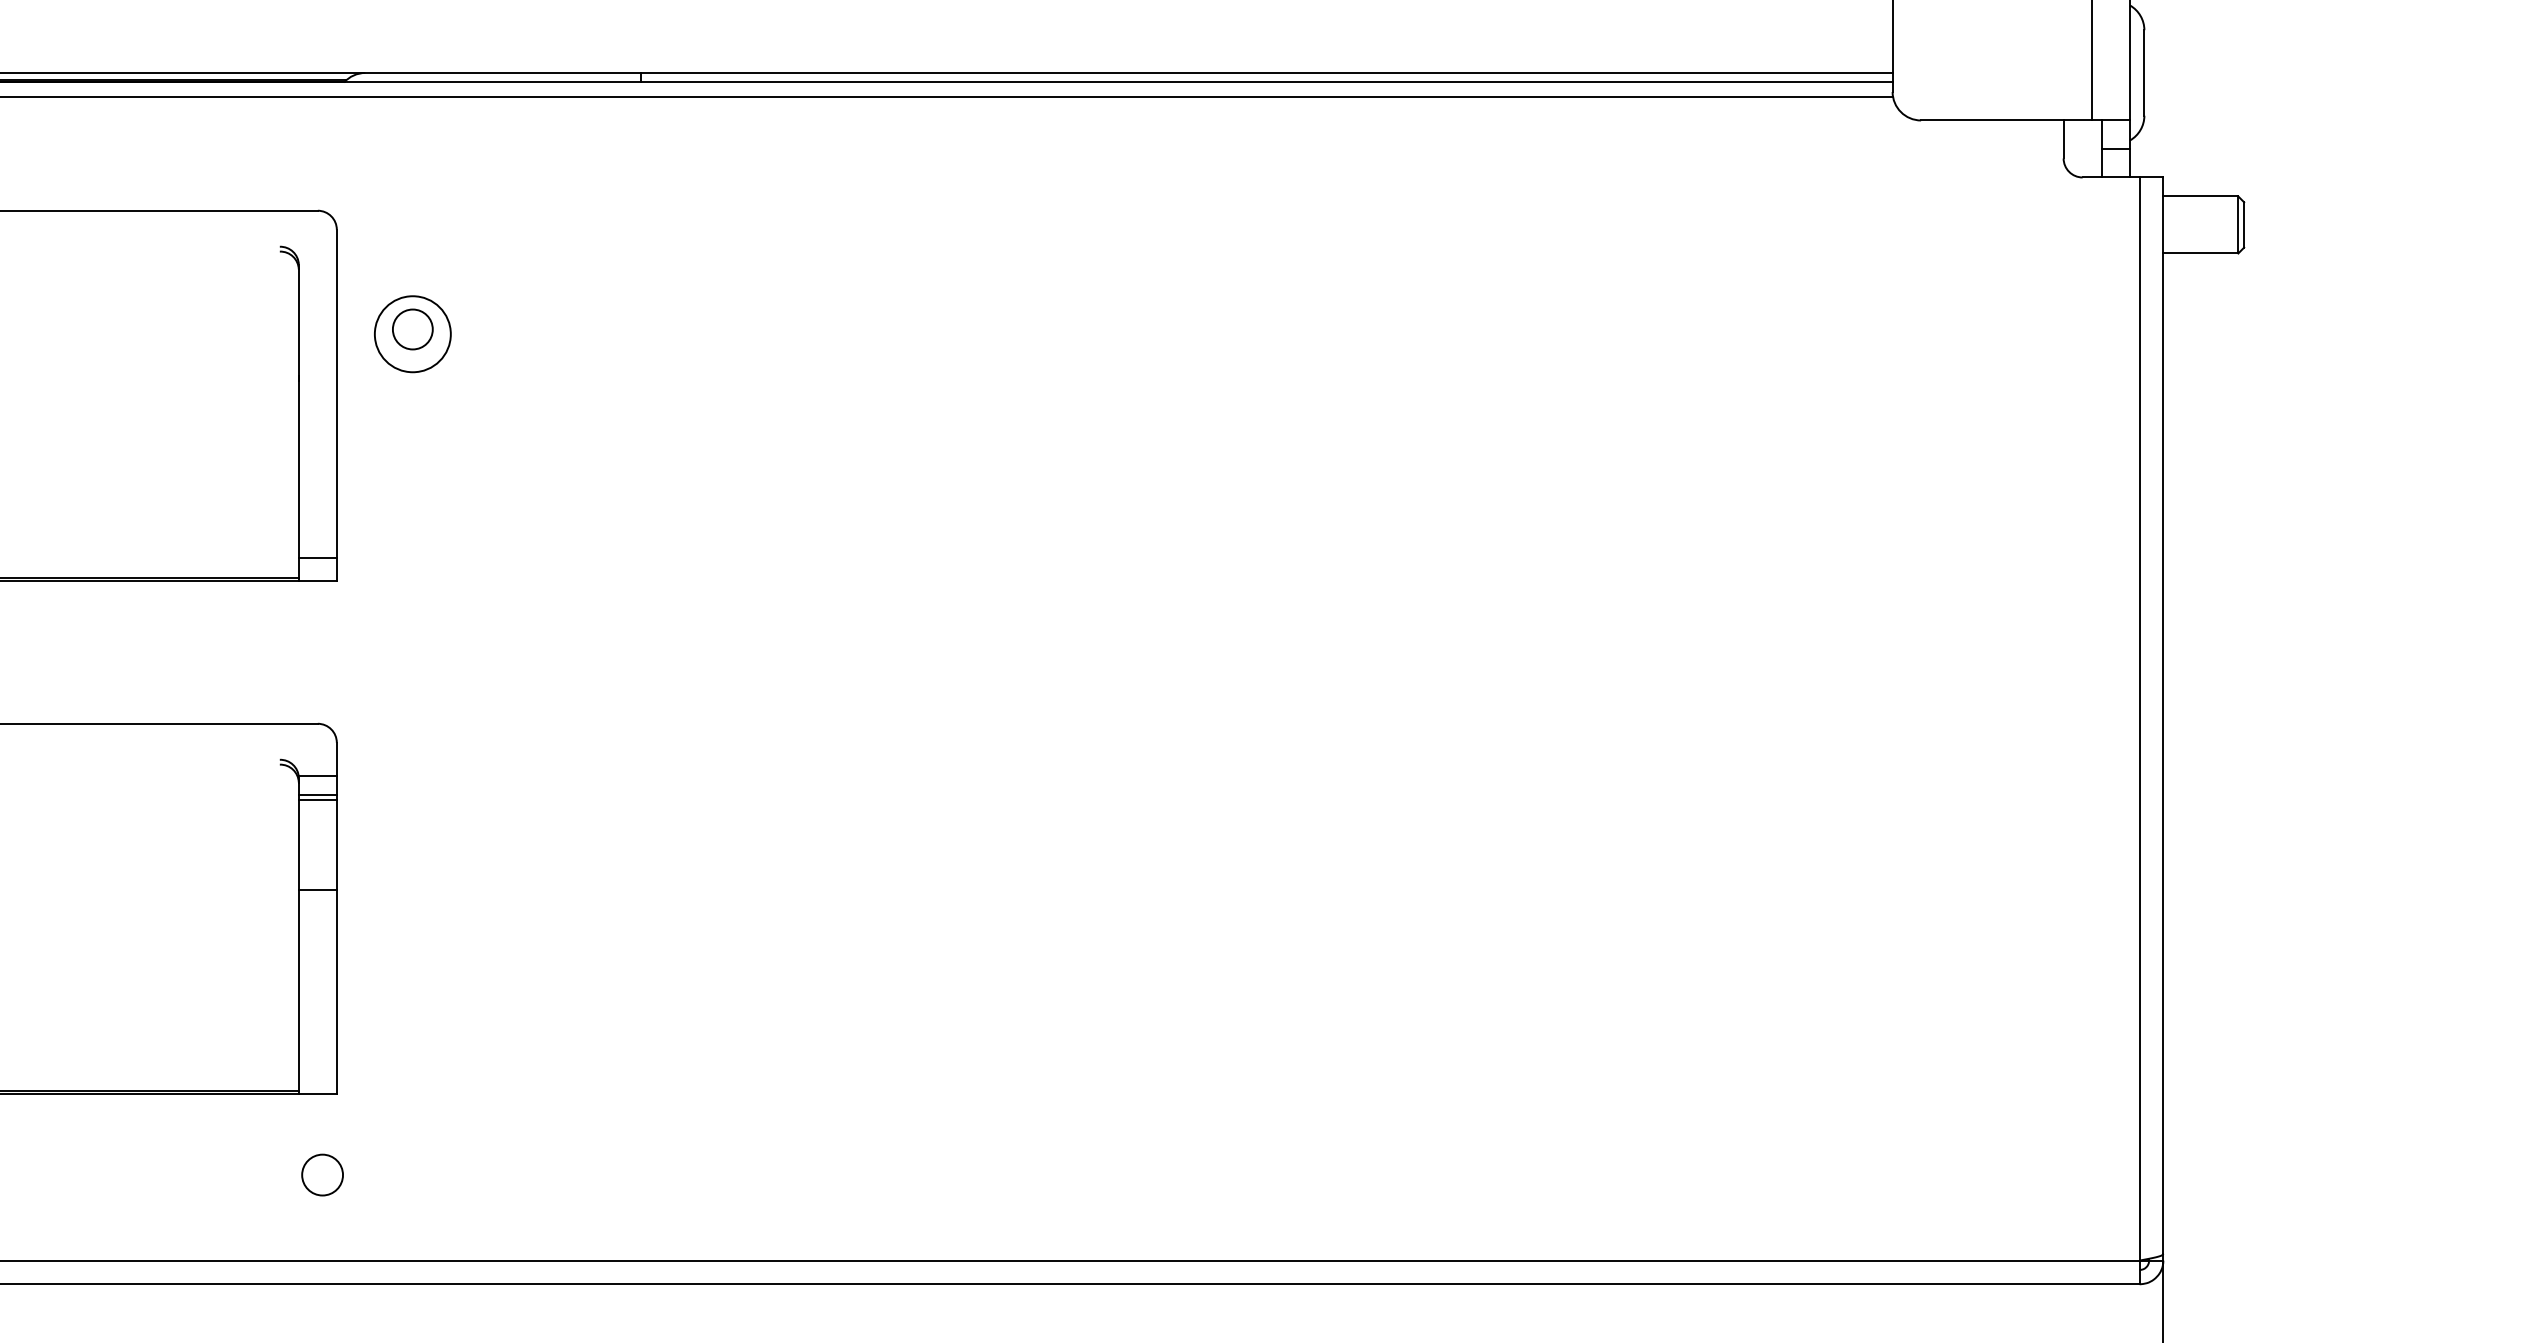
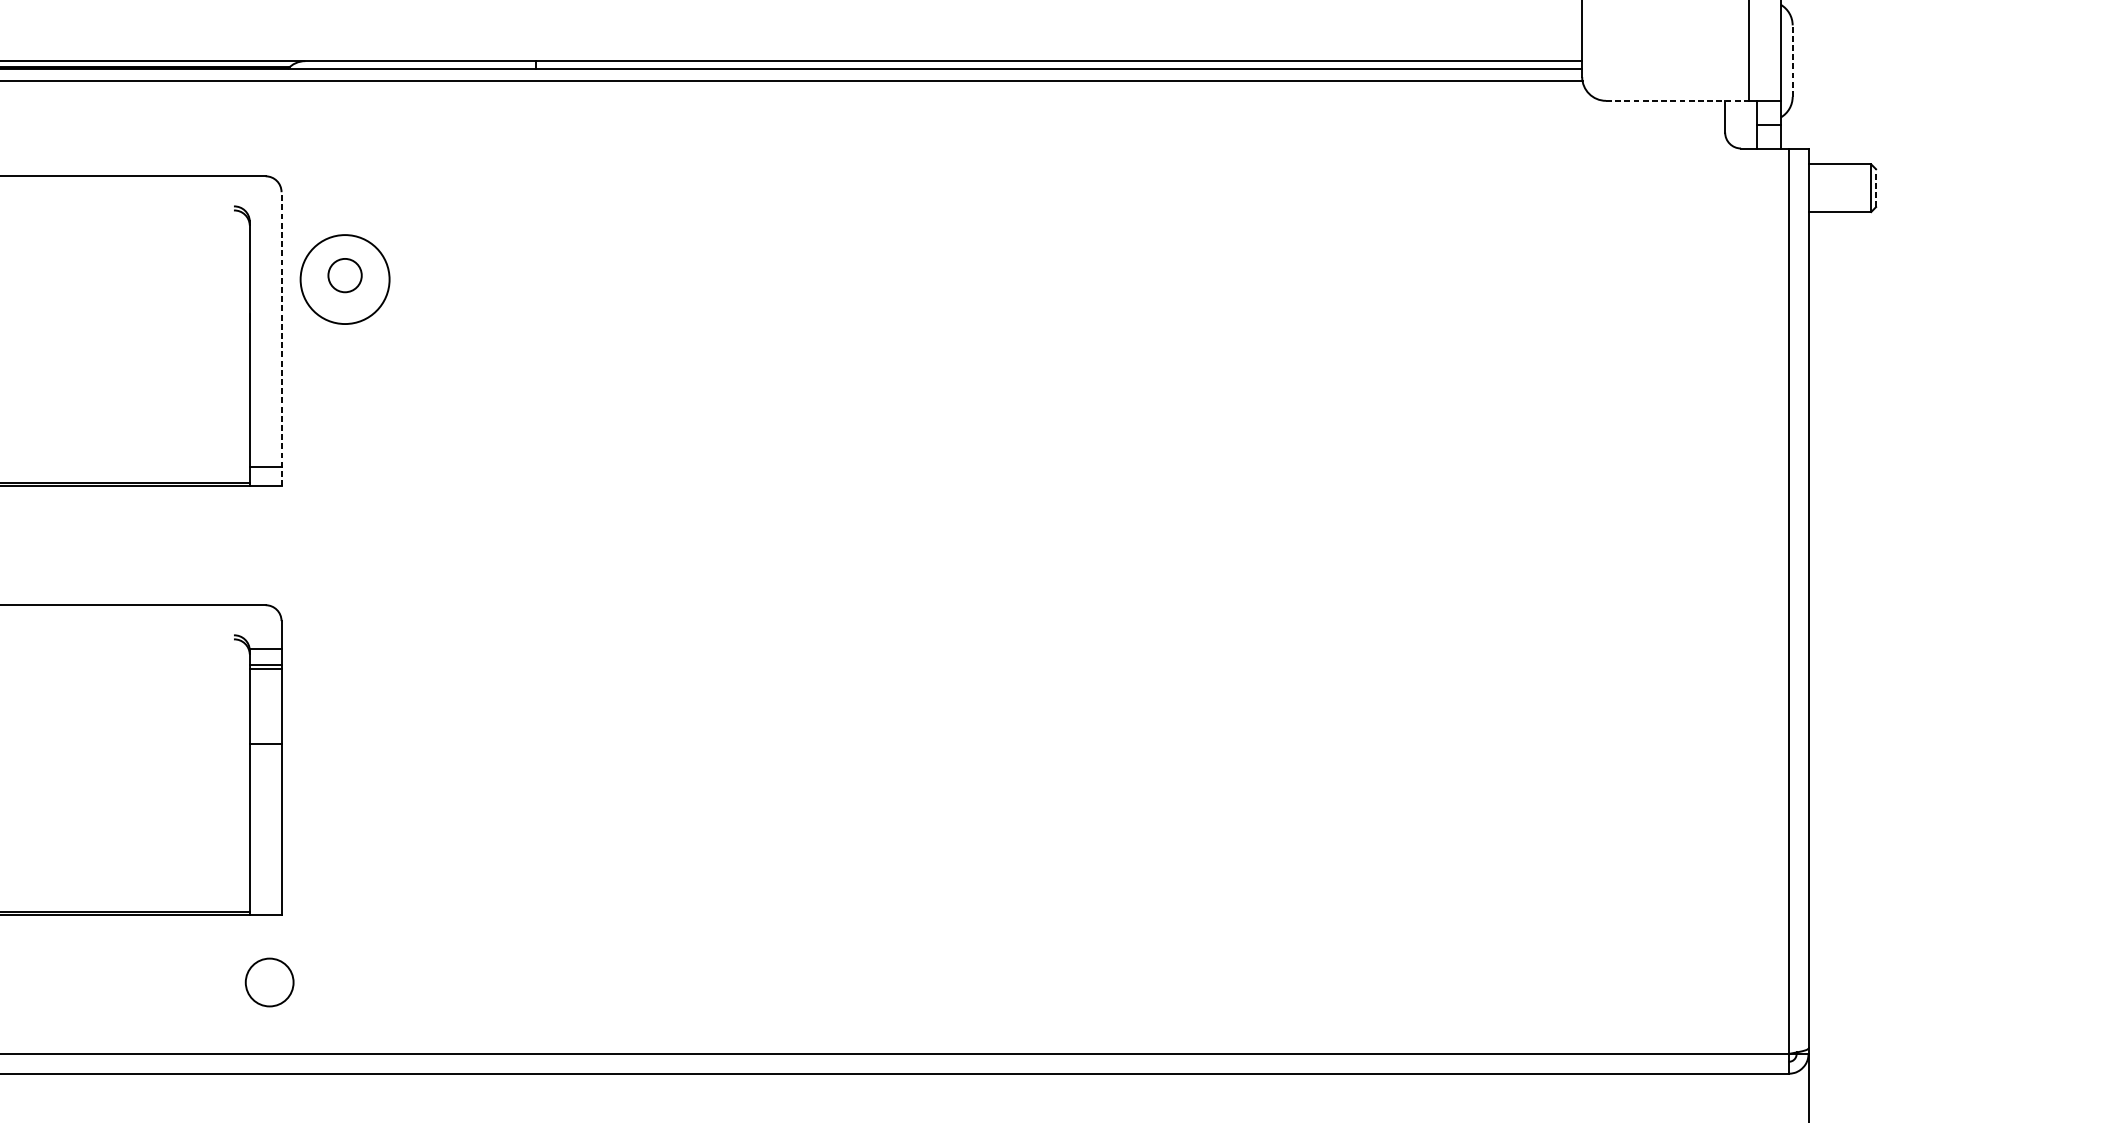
line: (2144, 72) -> (1792, 60), solid -> dashed
line: (2006, 120) -> (1677, 100), solid -> dashed
line: (2244, 224) -> (1876, 187), solid -> dashed
circle: (412, 334) -> (344, 279), size x1.4
line: (336, 405) -> (281, 339), solid -> dashed
circle: (322, 1174) -> (269, 982), size x1.4

